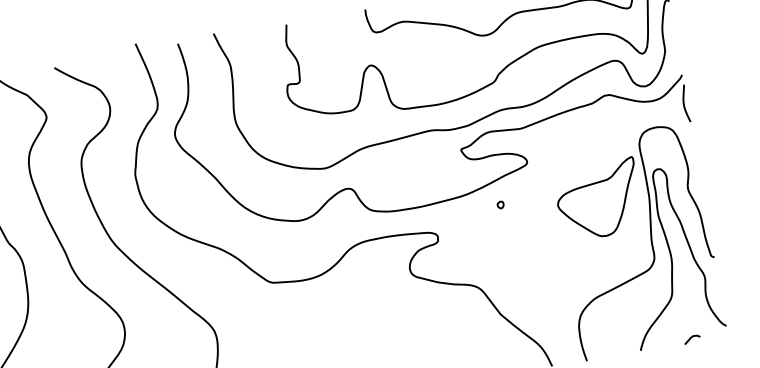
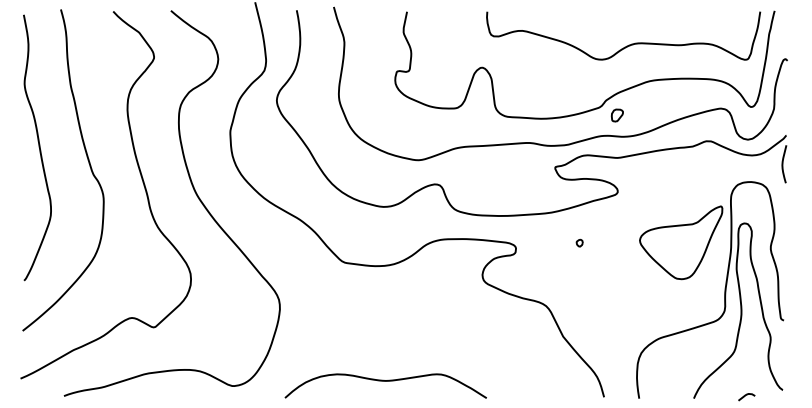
part: (511, 87) -> (616, 115), added
part: (500, 204) -> (579, 242), moved

